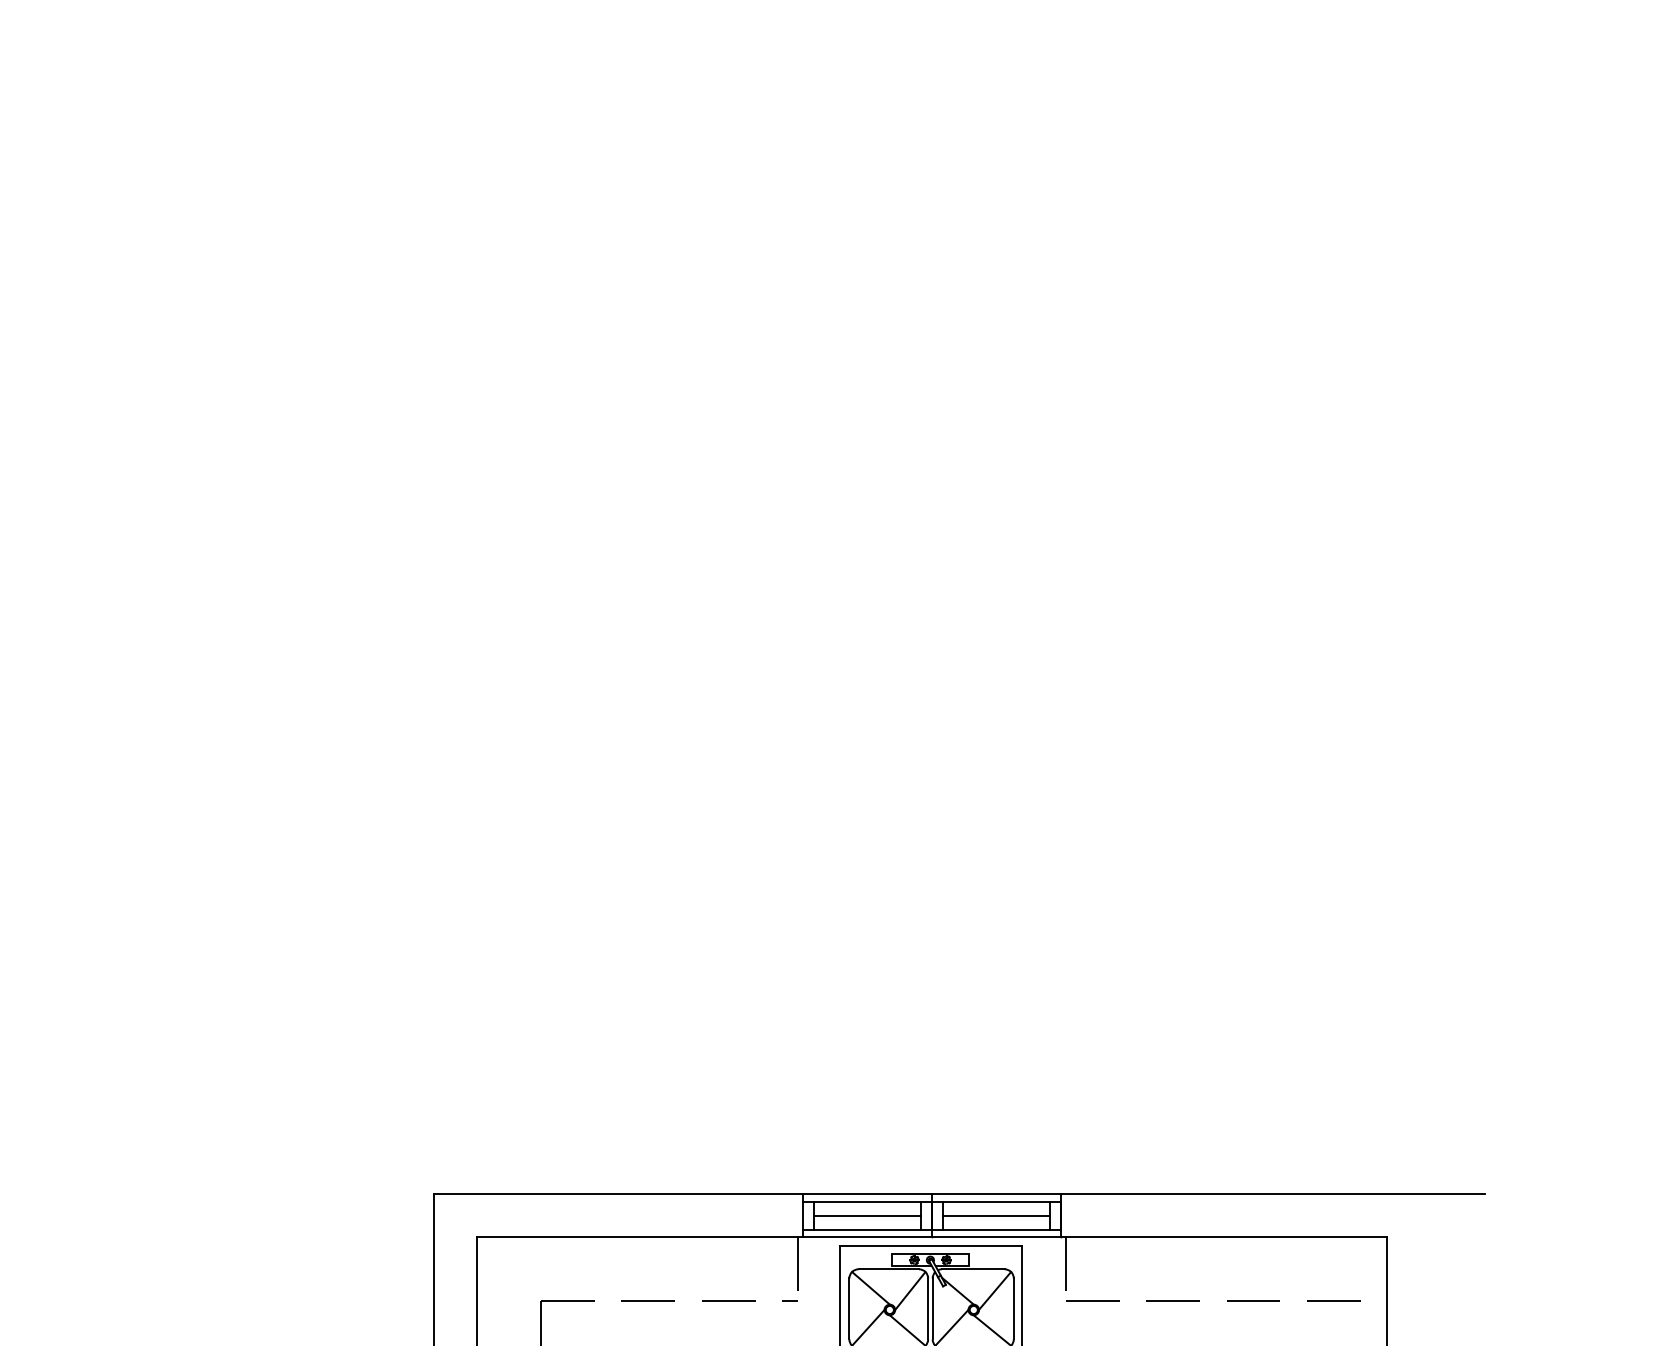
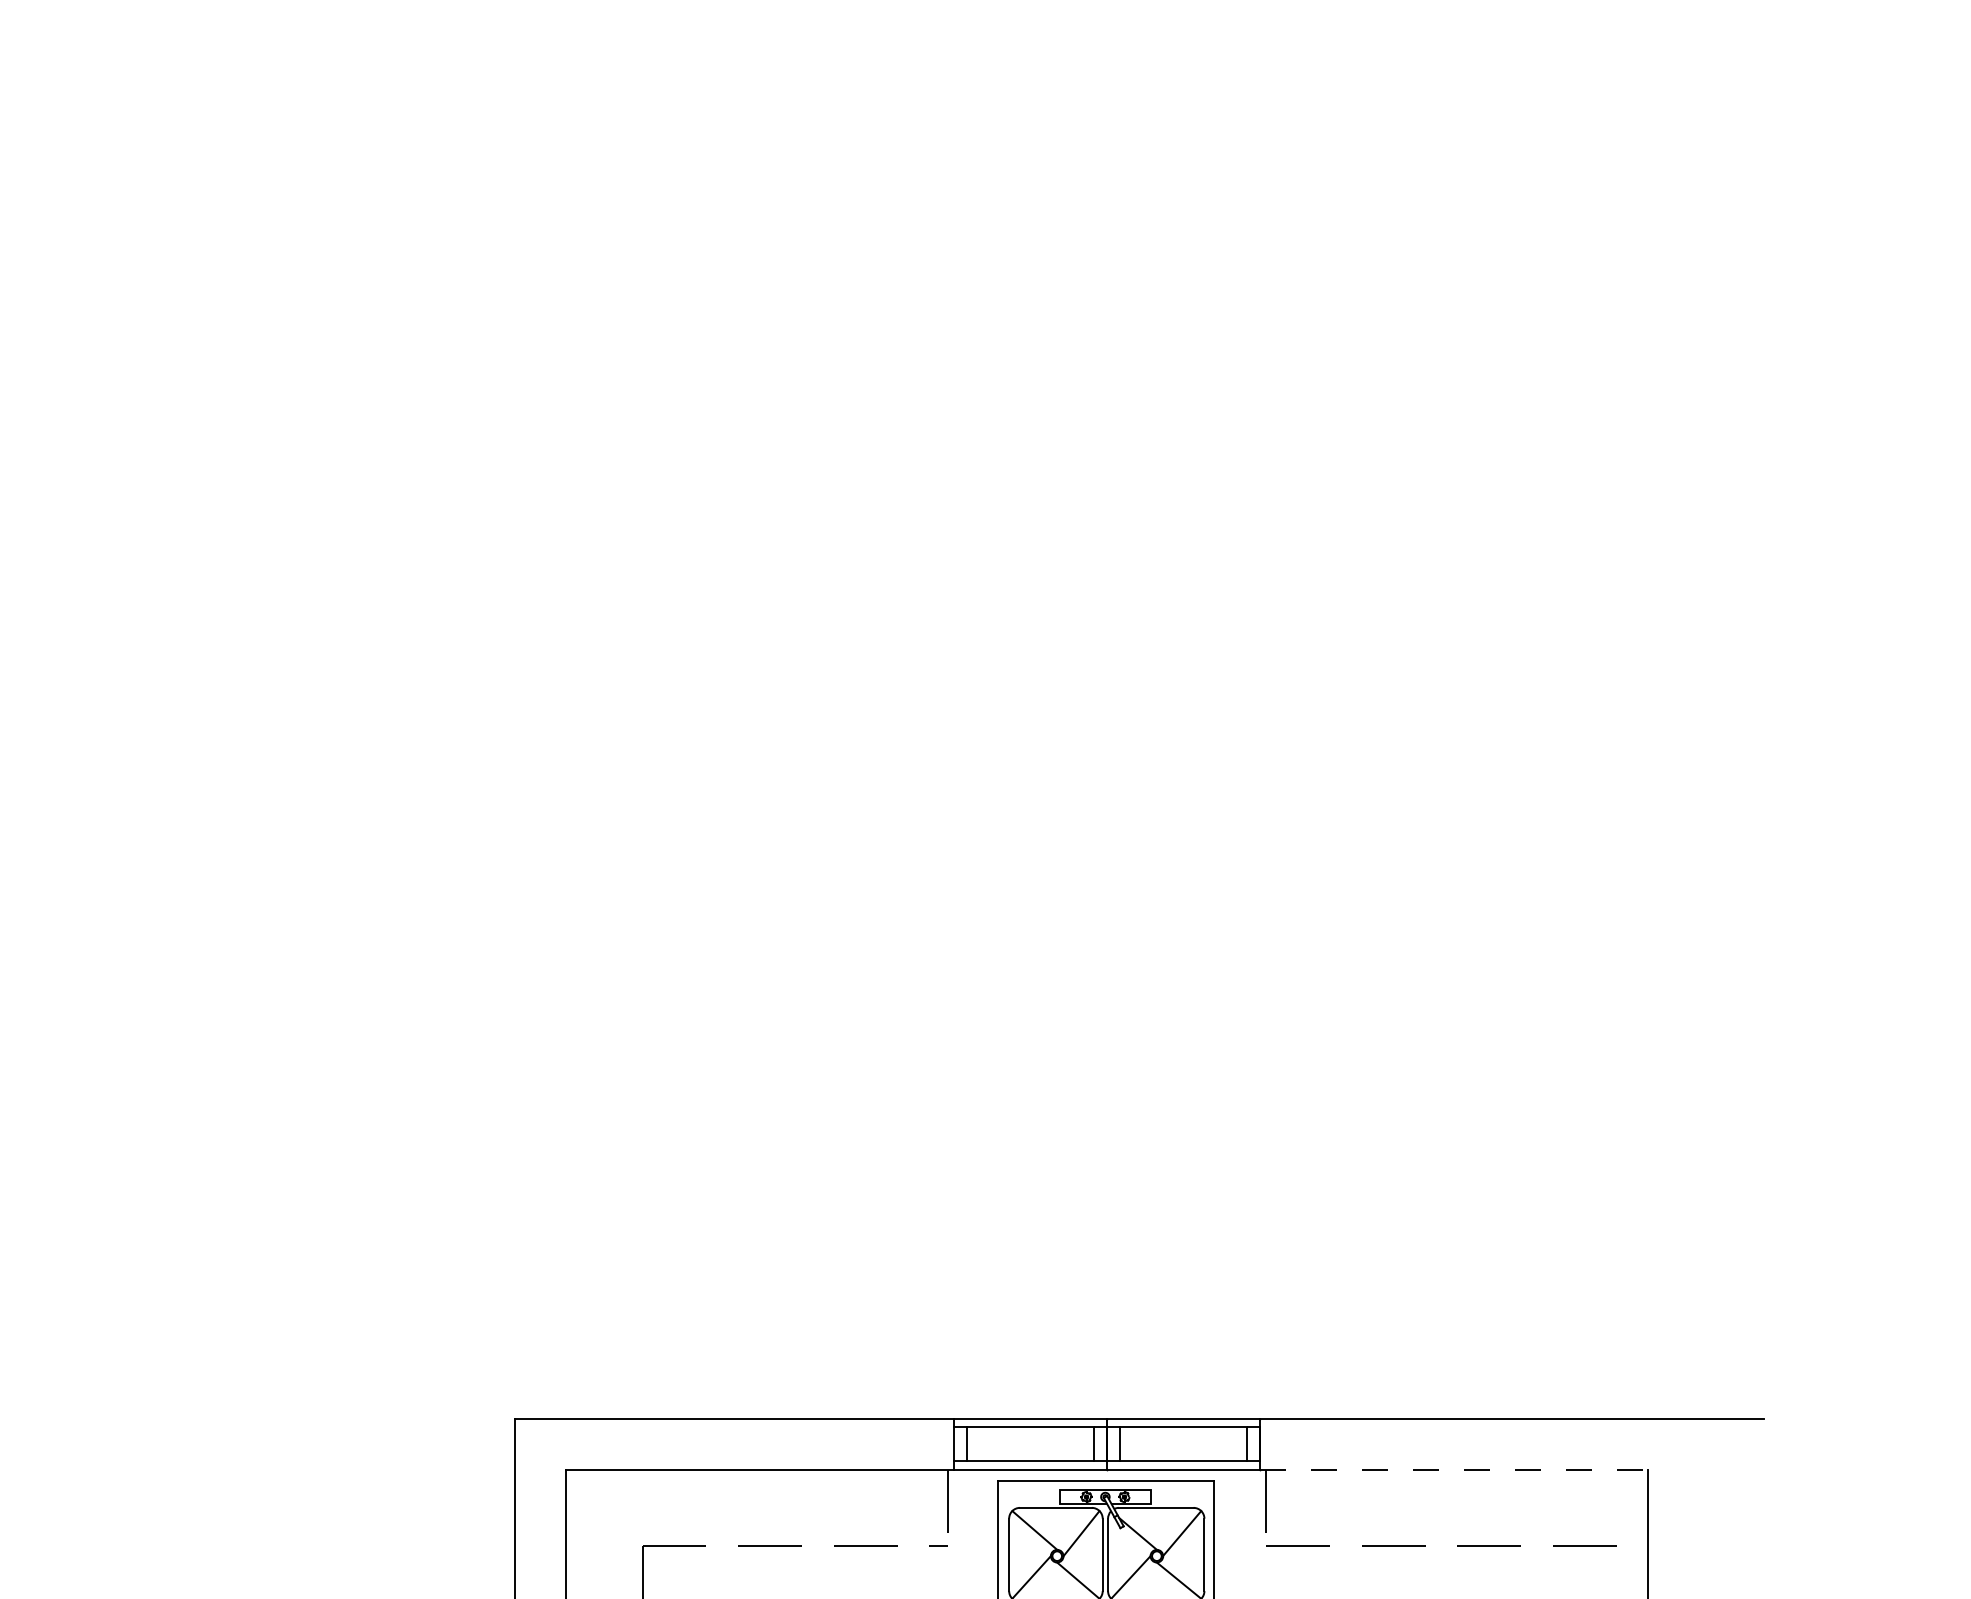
line: (867, 1215) -> (1030, 1444), removed
line: (996, 1215) -> (1183, 1444), removed
line: (1224, 1237) -> (1454, 1469), solid -> dashed

